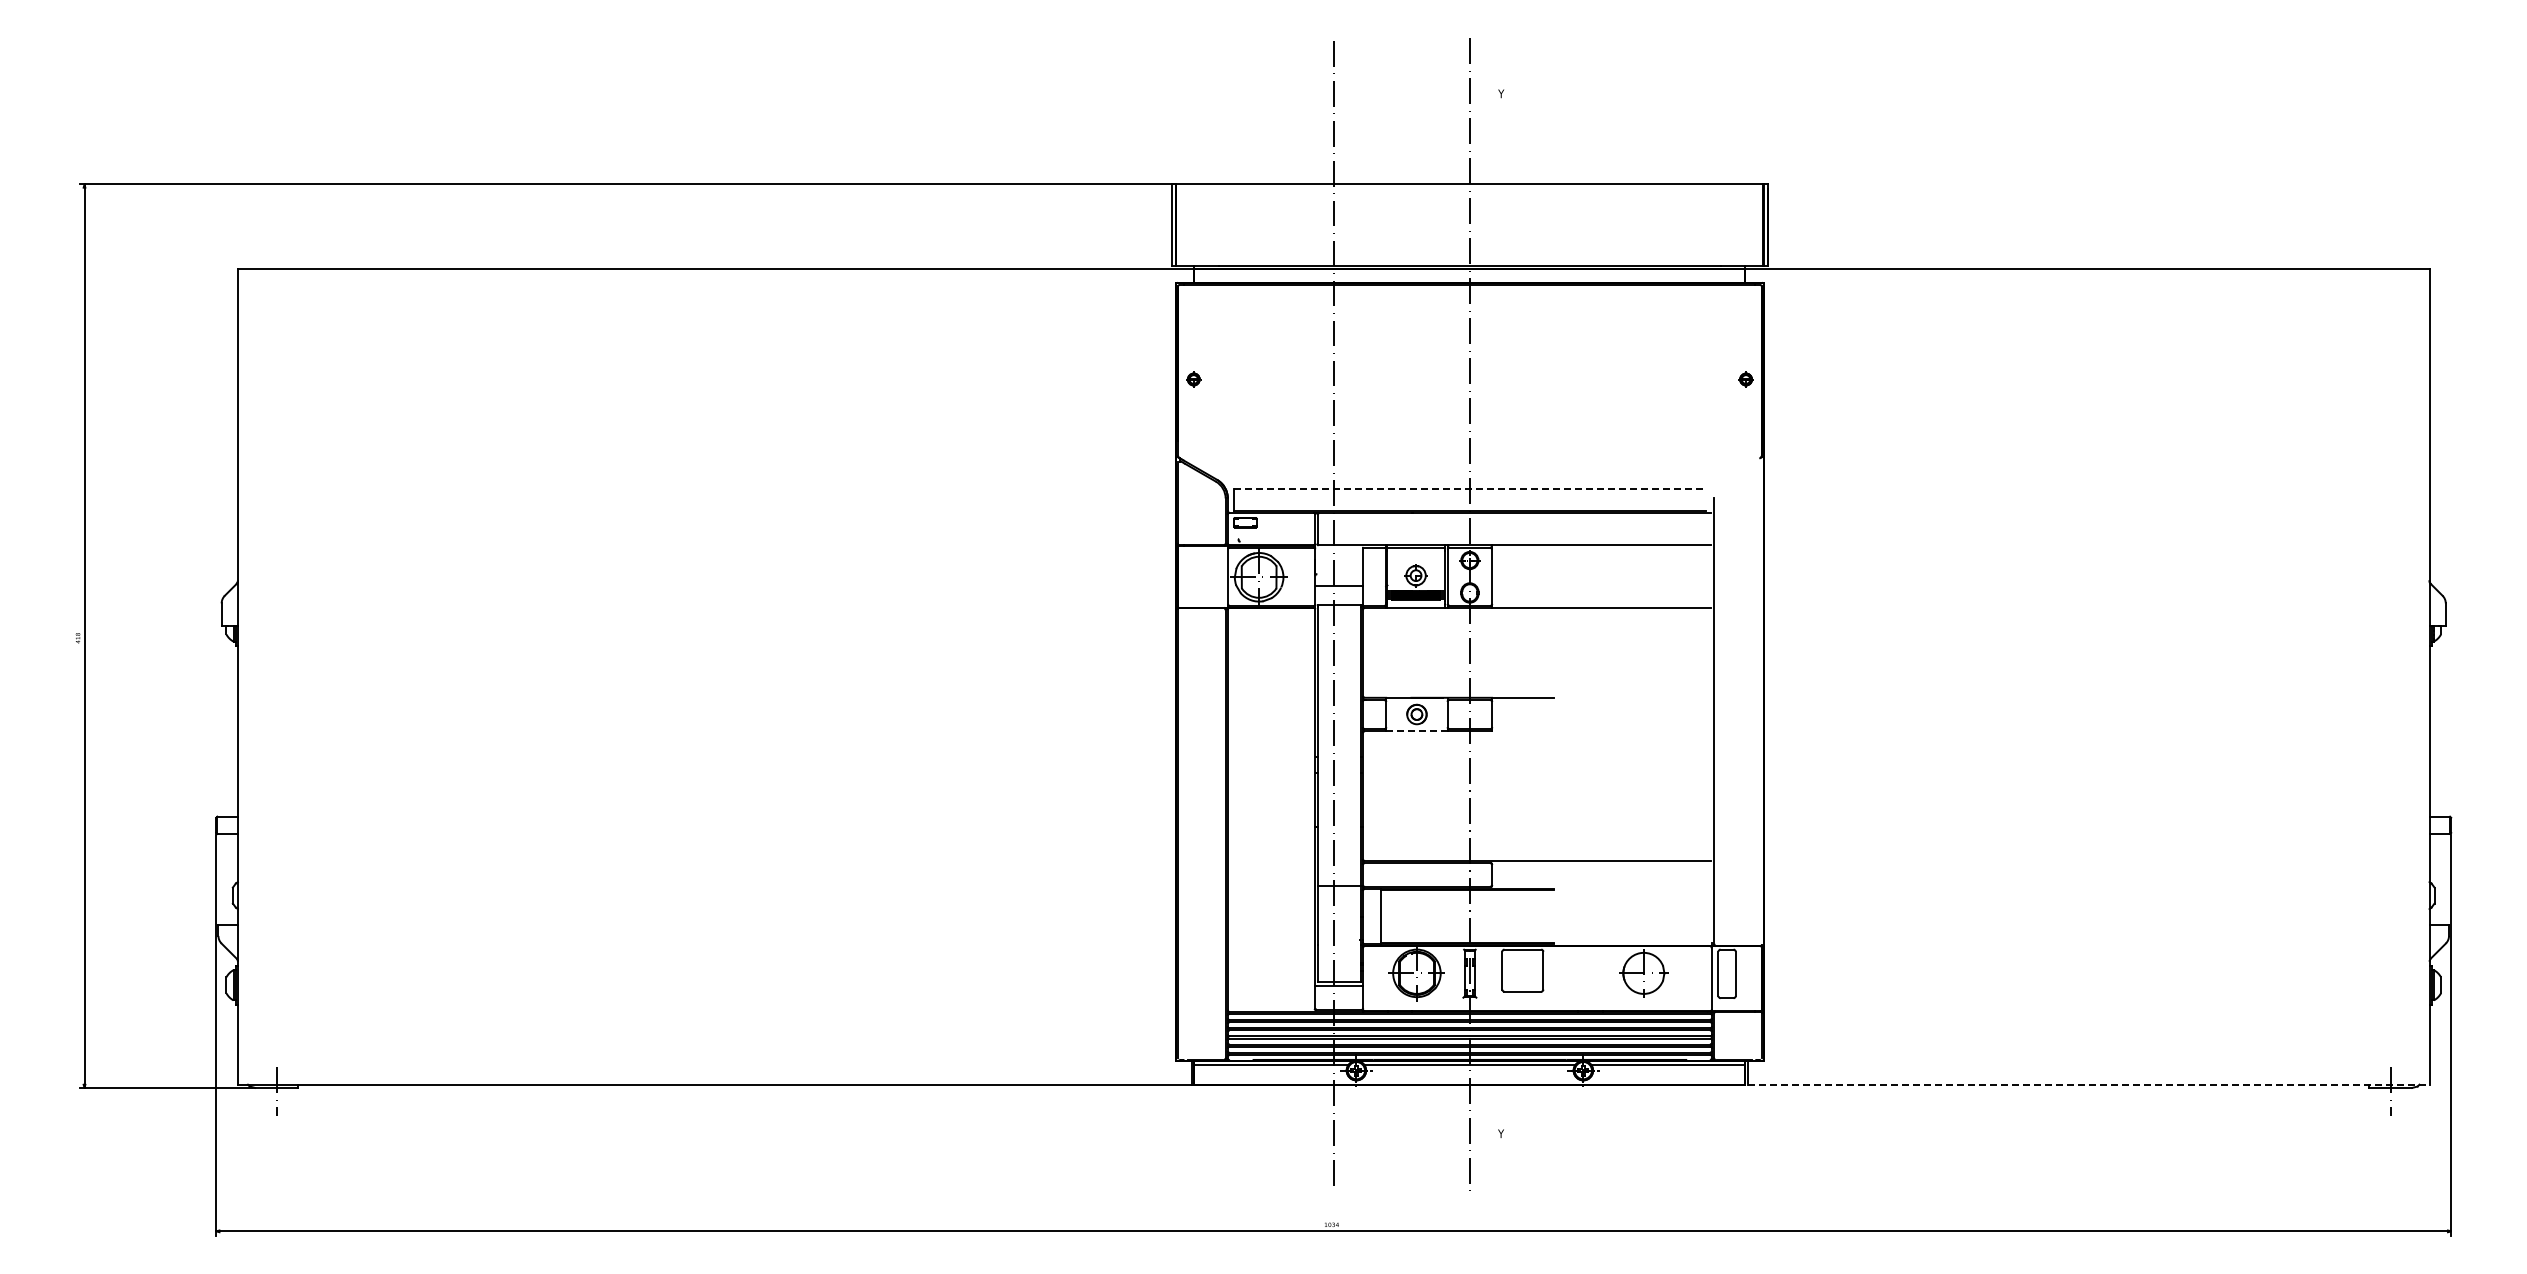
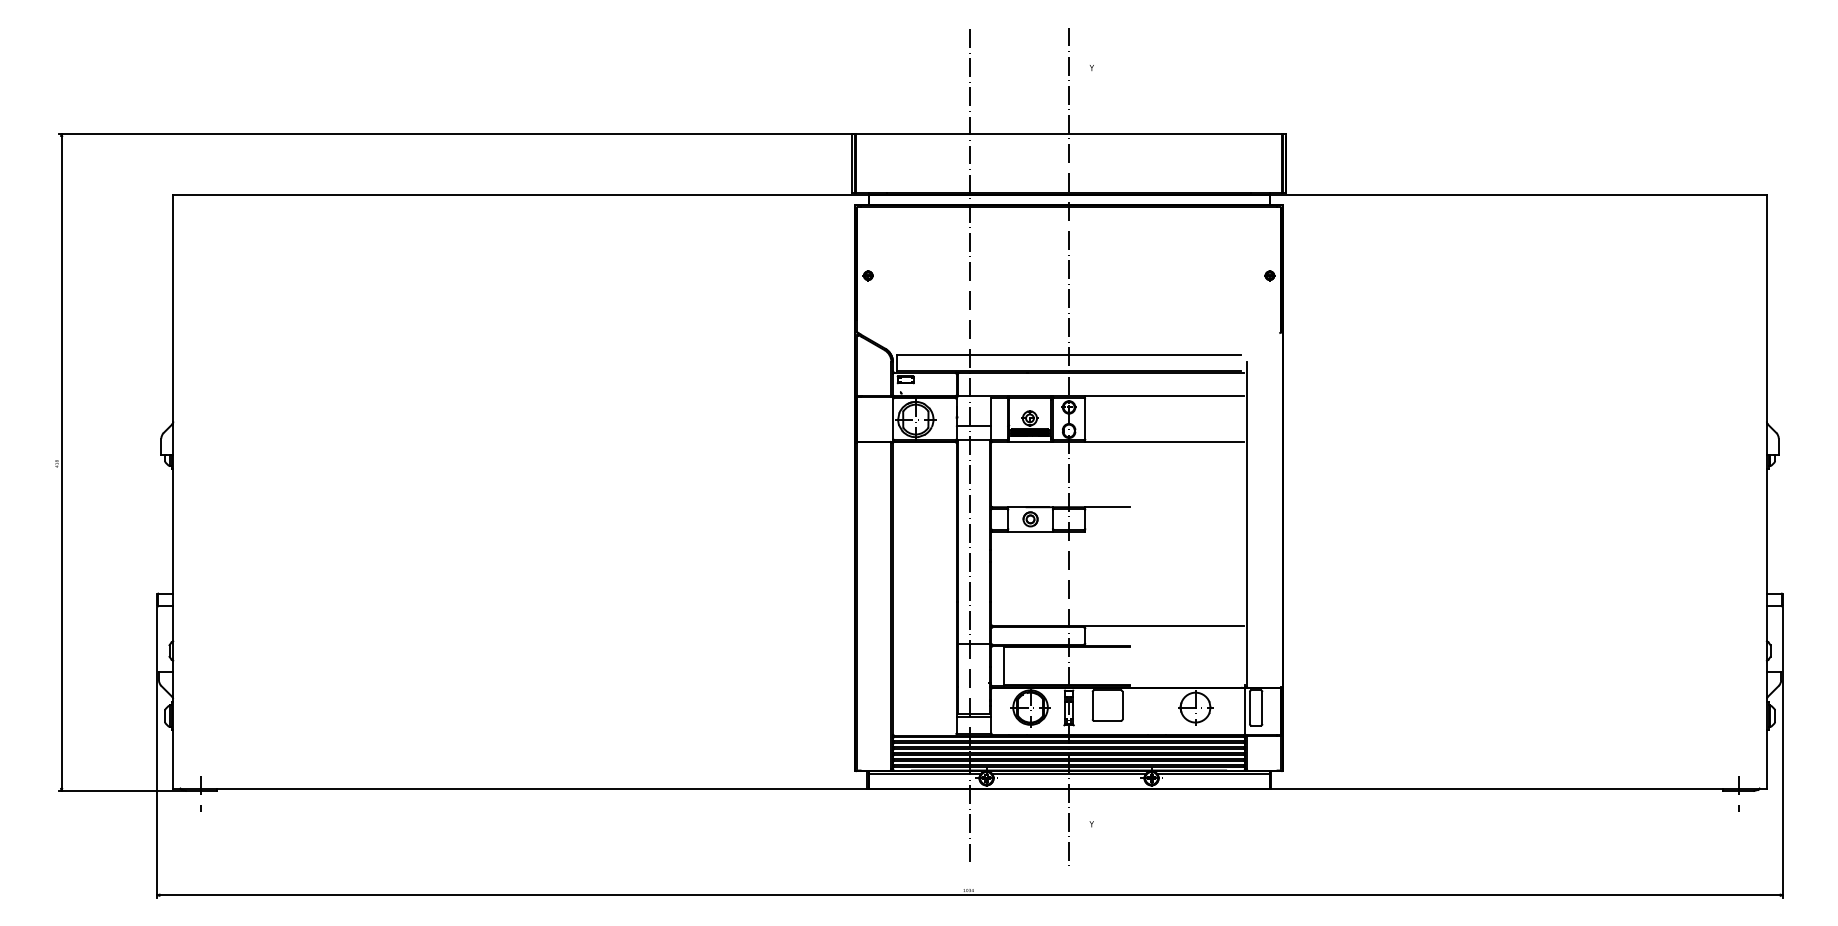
line: (1470, 488) -> (1069, 355), dashed -> solid
line: (1416, 731) -> (1030, 531), dashed -> solid
line: (2088, 1084) -> (1518, 788), dashed -> solid

